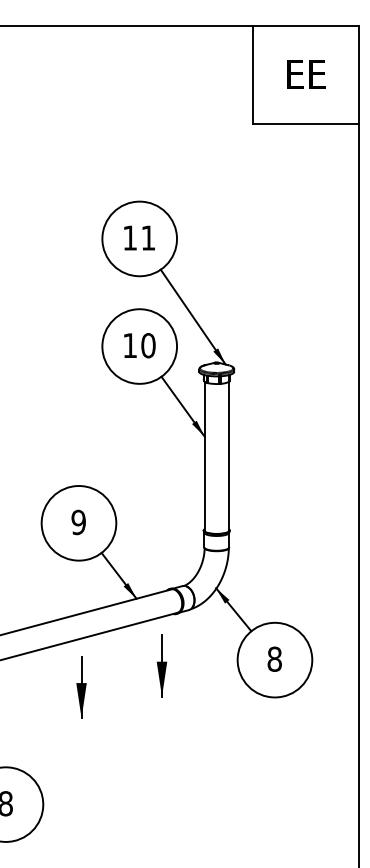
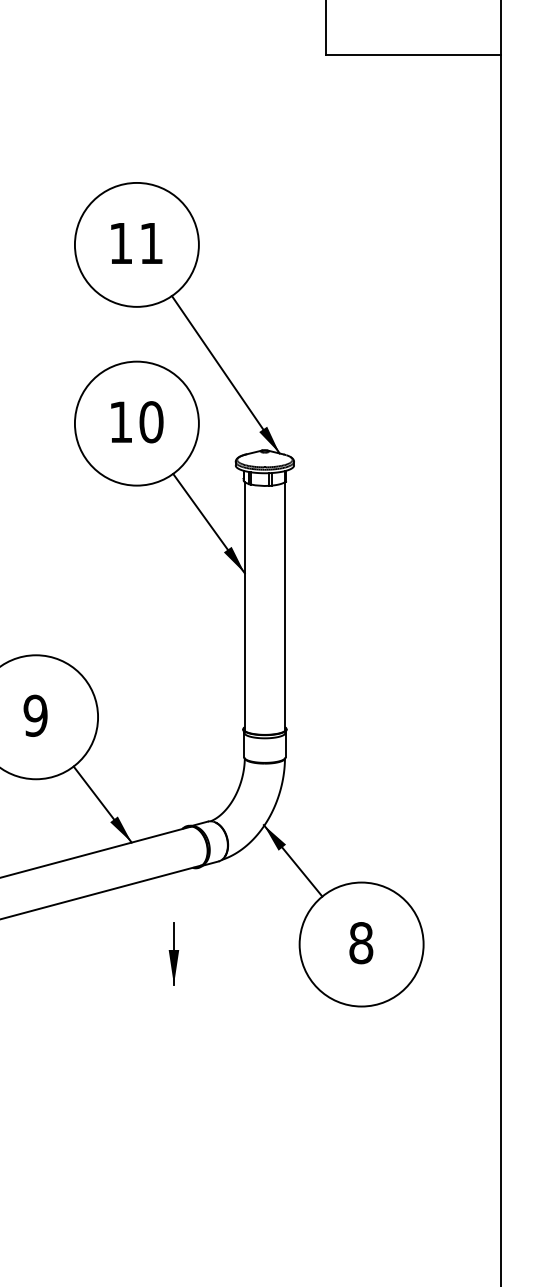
part: (161, 665) -> (173, 953), size x0.6
part: (81, 687) -> (40, 989), removed

